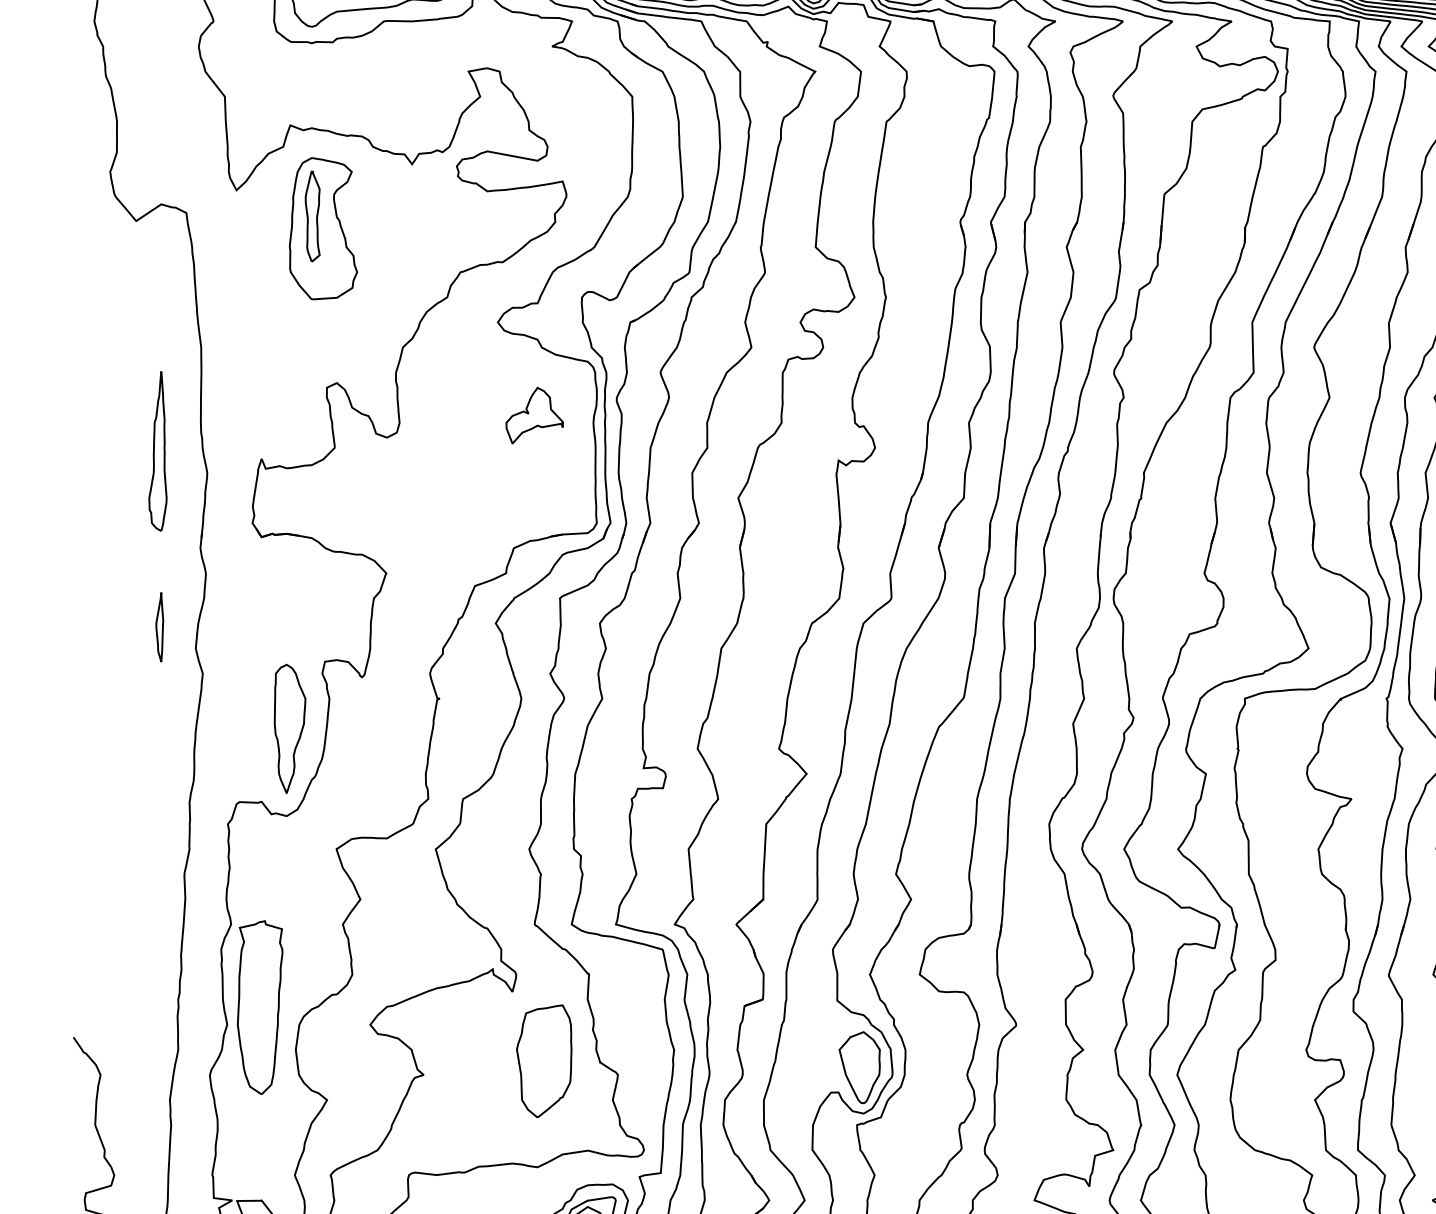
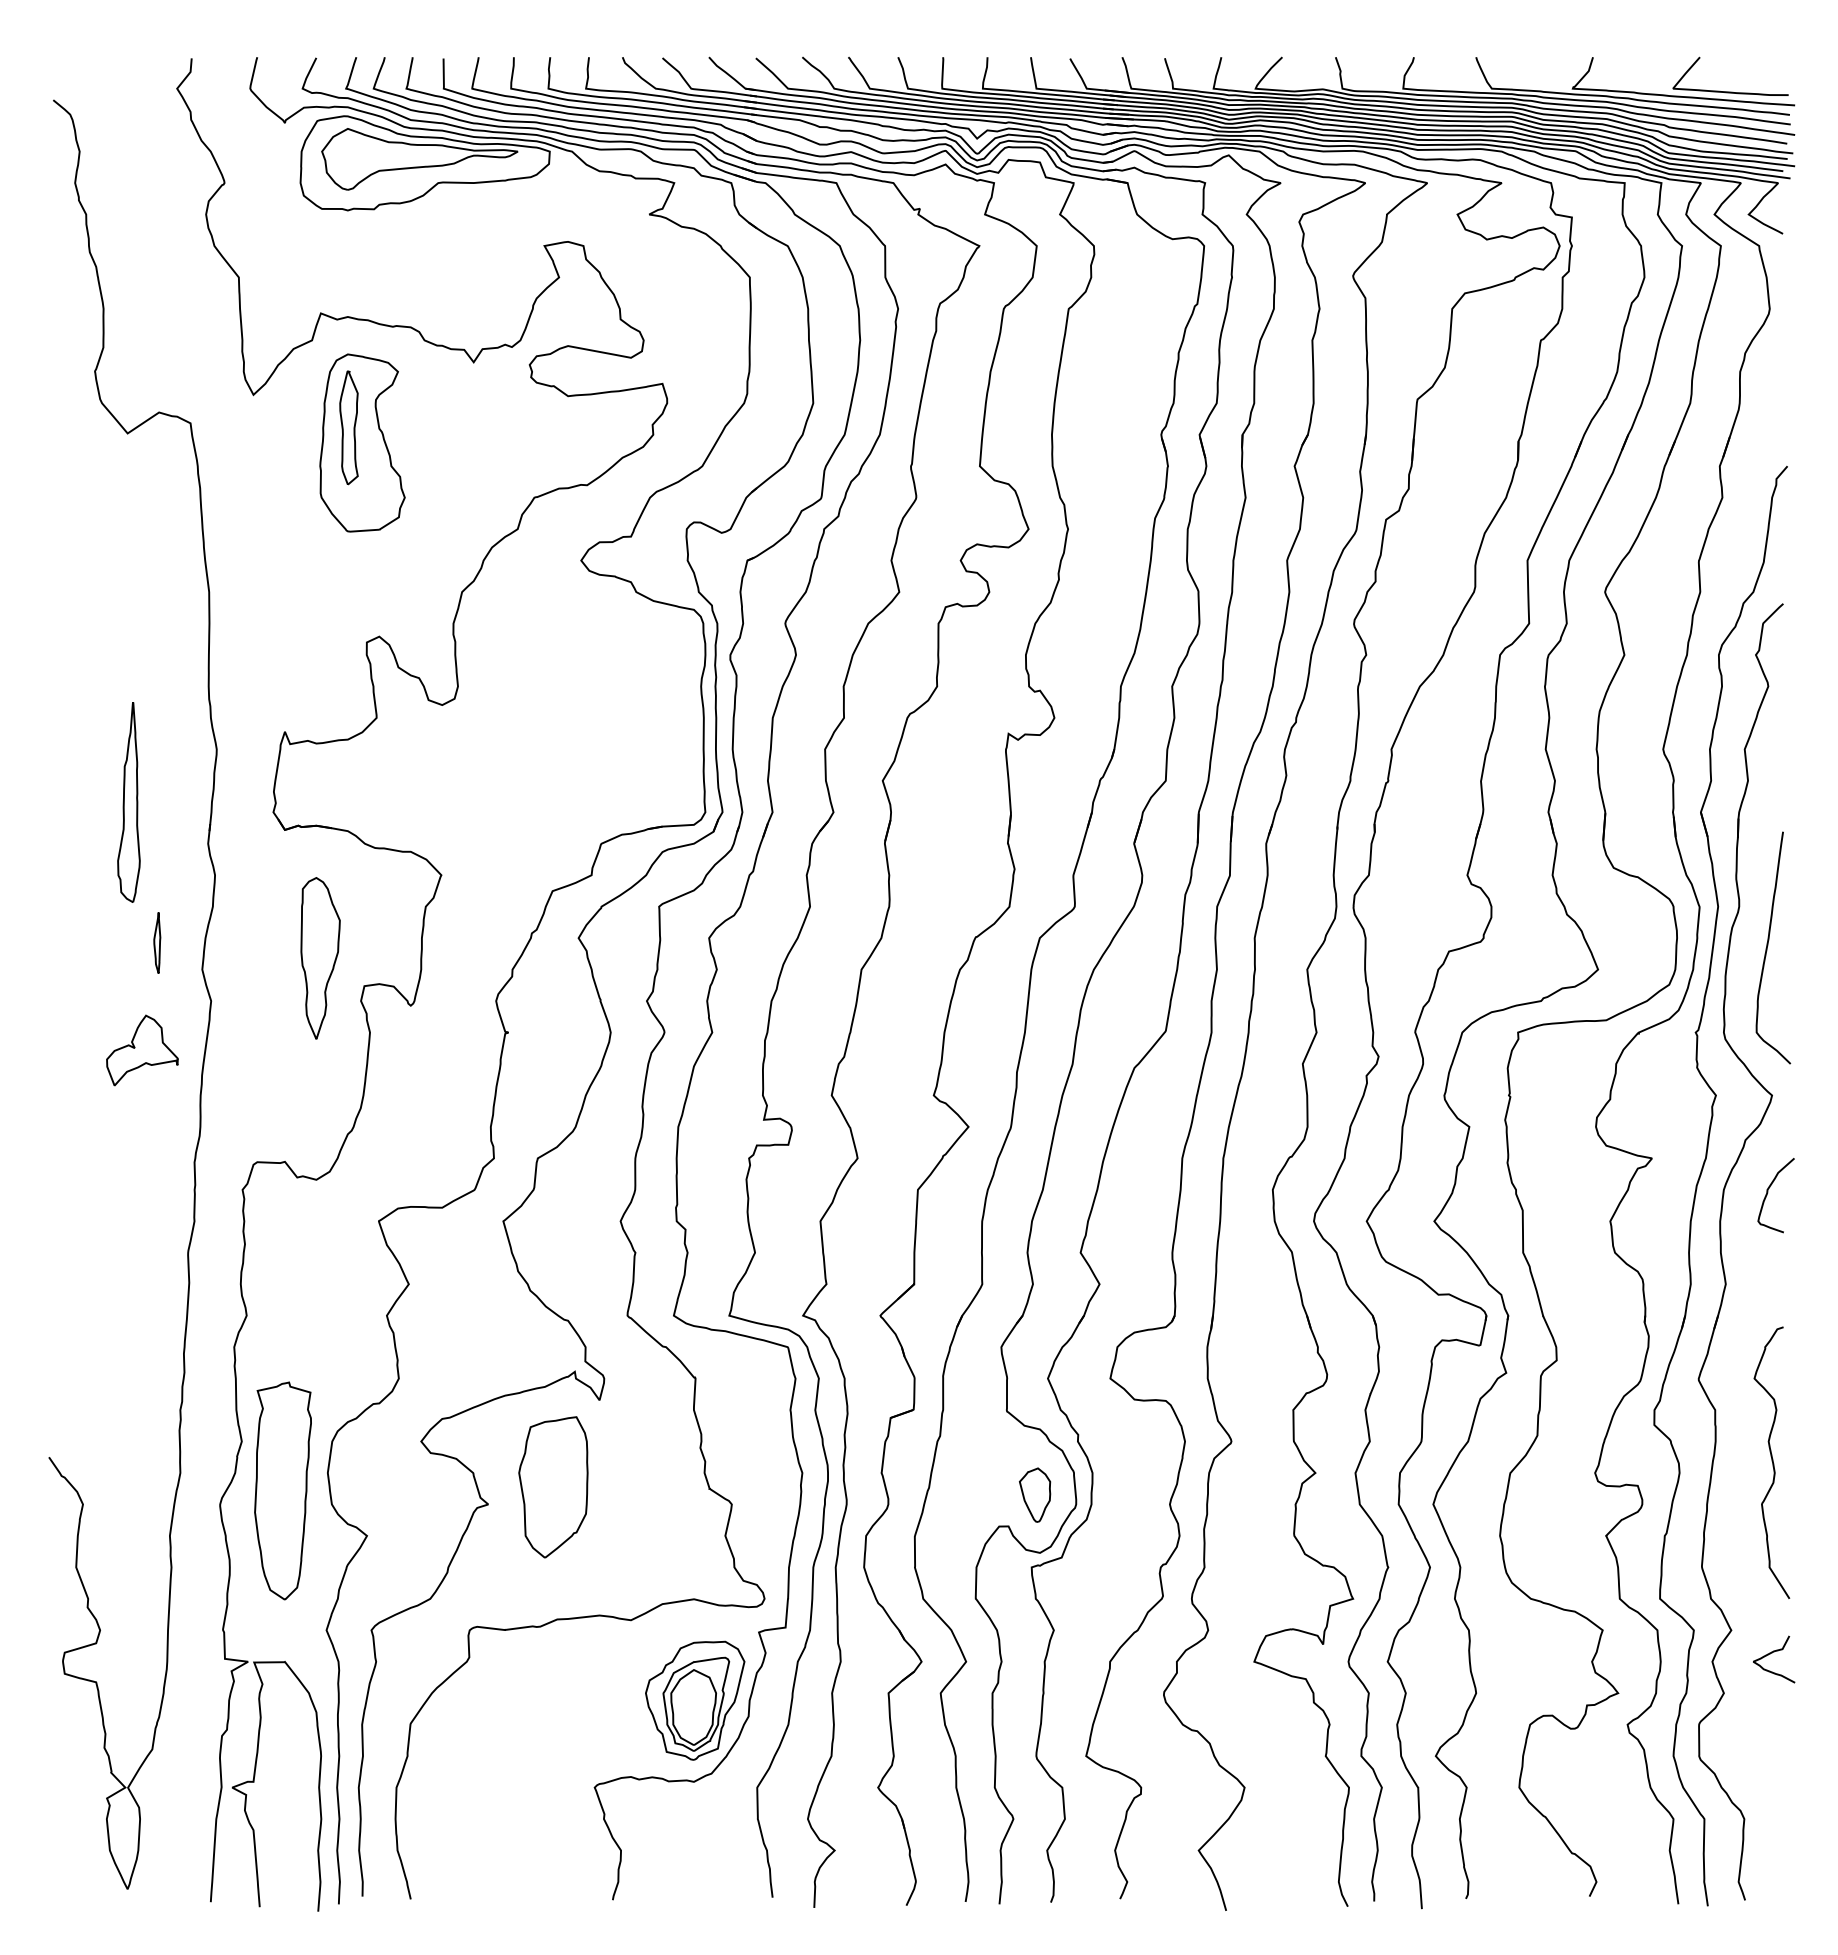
part: (534, 415) -> (142, 1050), moved
part: (157, 451) -> (128, 802), moved
part: (160, 626) -> (157, 942), size x0.7
part: (289, 728) -> (320, 958), moved
part: (259, 1007) -> (282, 1490), moved
part: (544, 1061) -> (553, 1487), moved
part: (859, 1067) -> (1034, 1494), size x0.6

